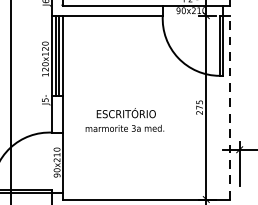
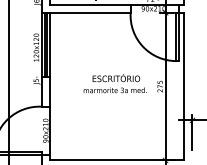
line: (229, 107) -> (184, 86), dashed -> solid
text: (124, 119) -> (114, 83), moved

